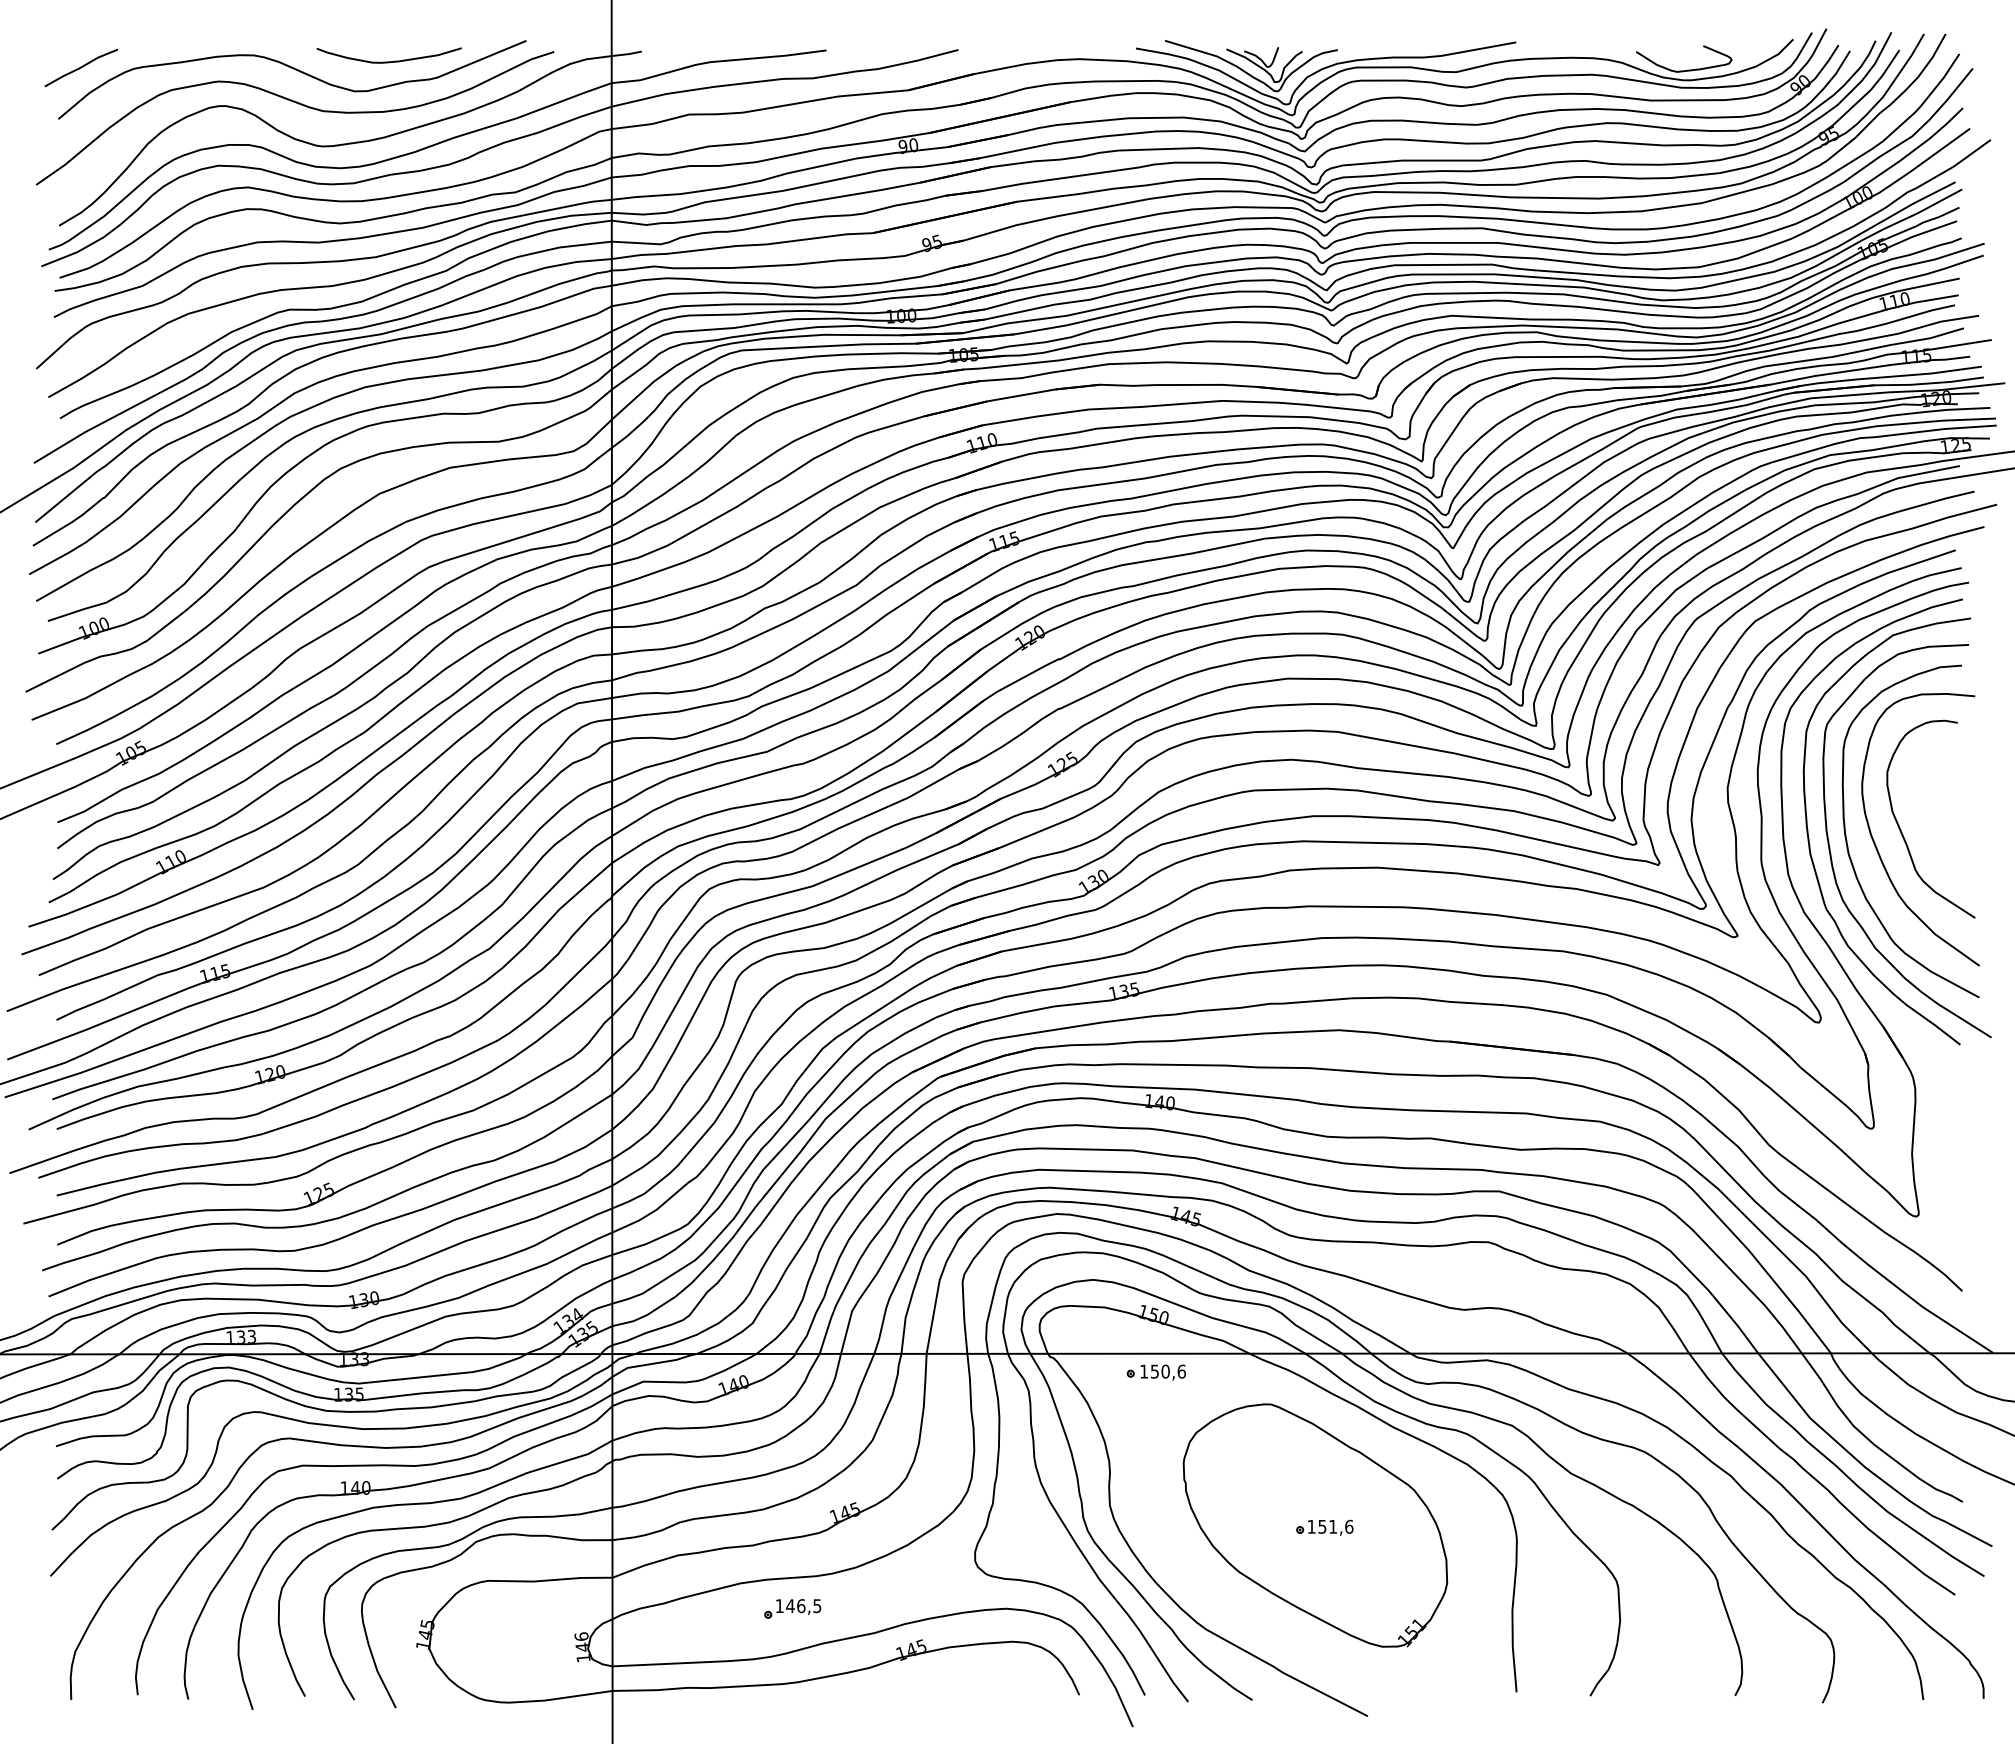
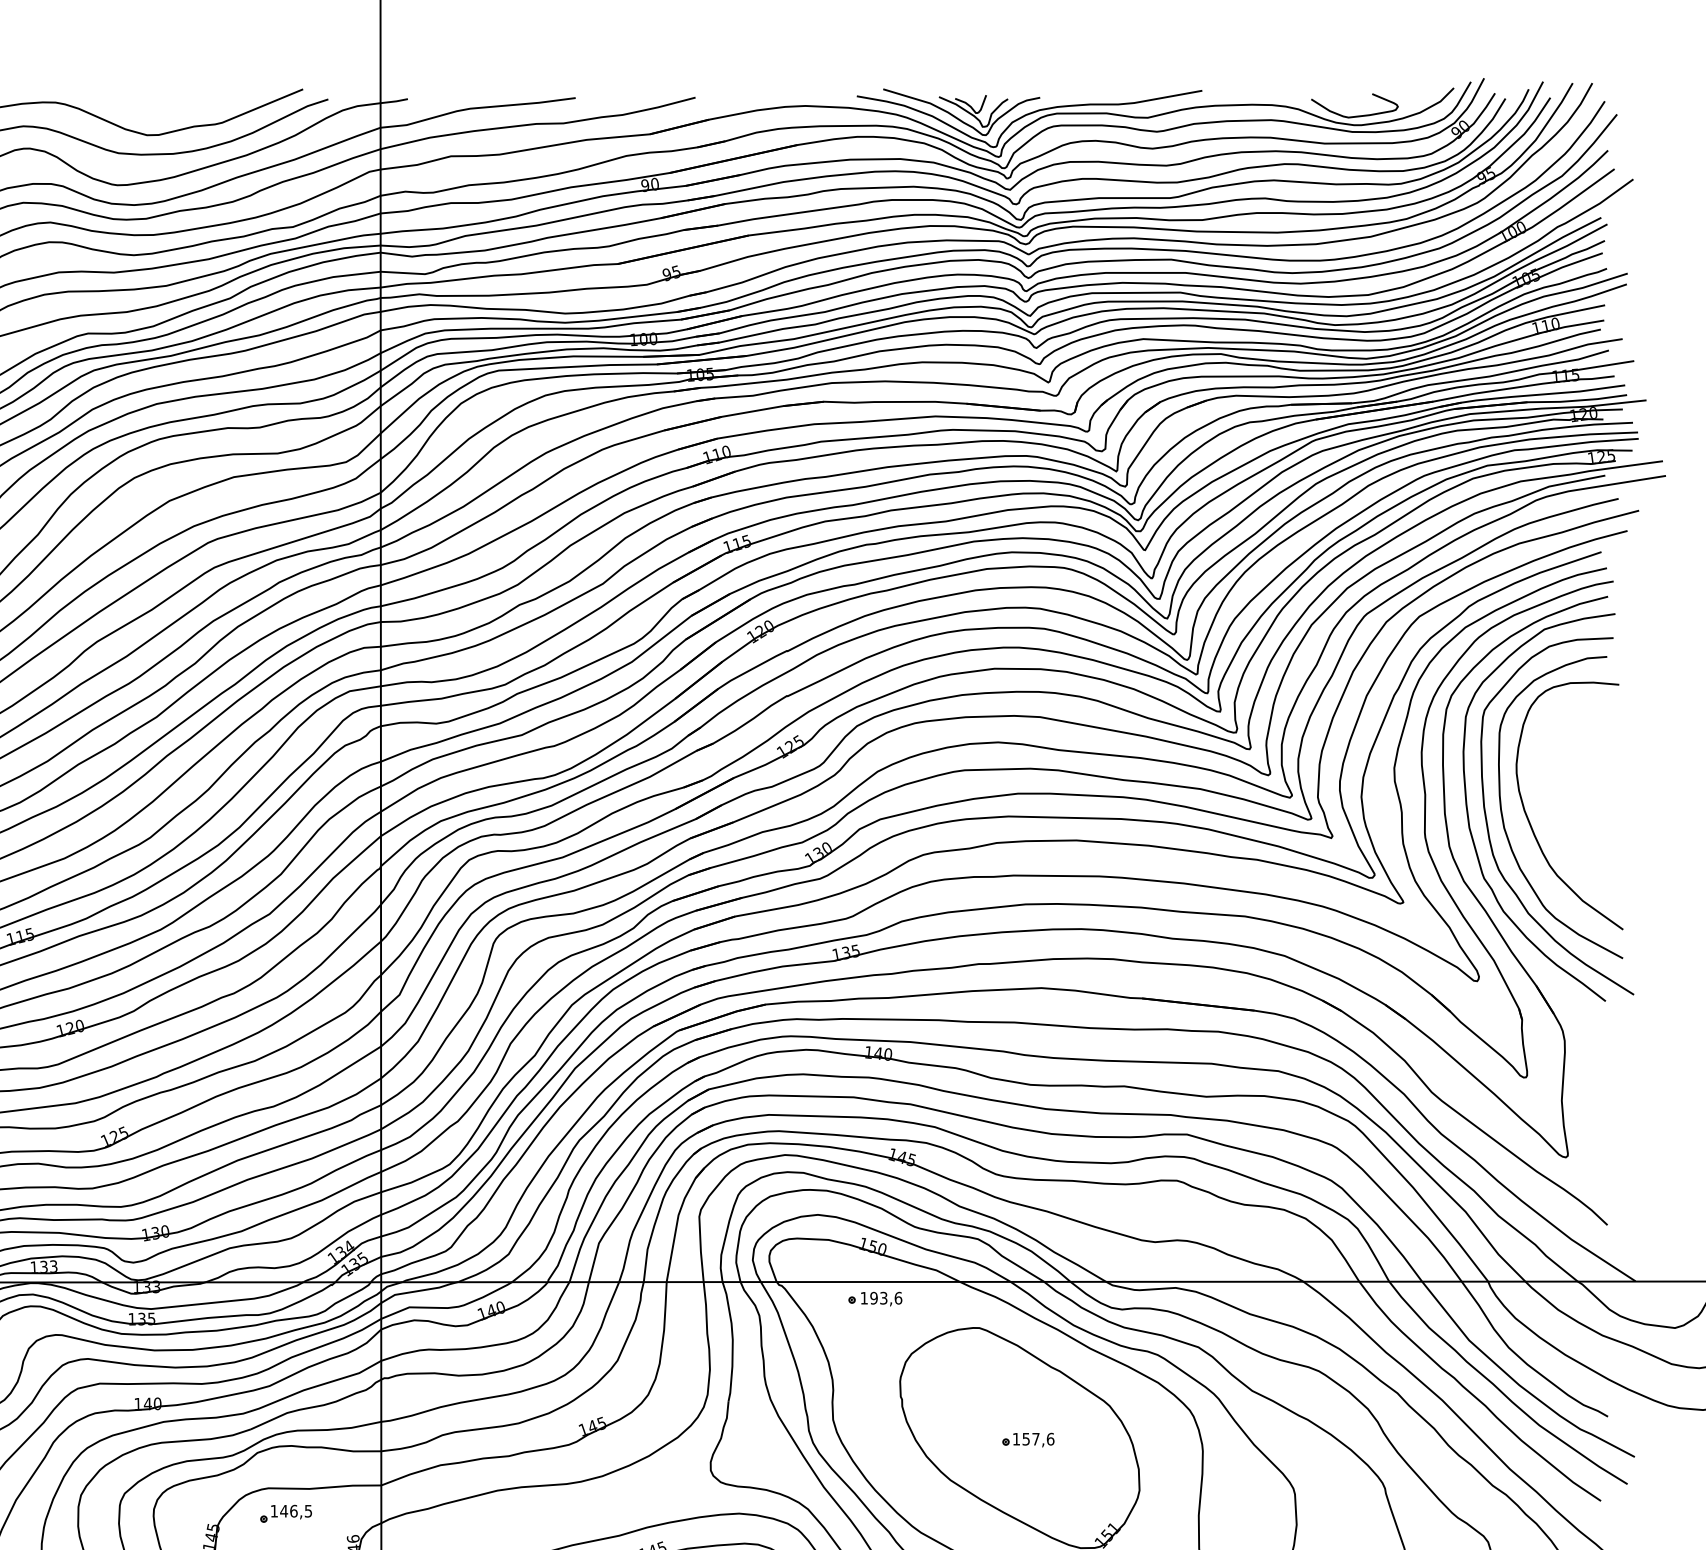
curve: (388, 61) -> (177, 108), removed
curve: (1901, 829) -> (1552, 805), removed
text: (1159, 1371) -> (878, 1298), 150,6 -> 193,6
text: (1333, 1526) -> (1036, 1438), 151,6 -> 157,6
part: (792, 1608) -> (285, 1513), moved

